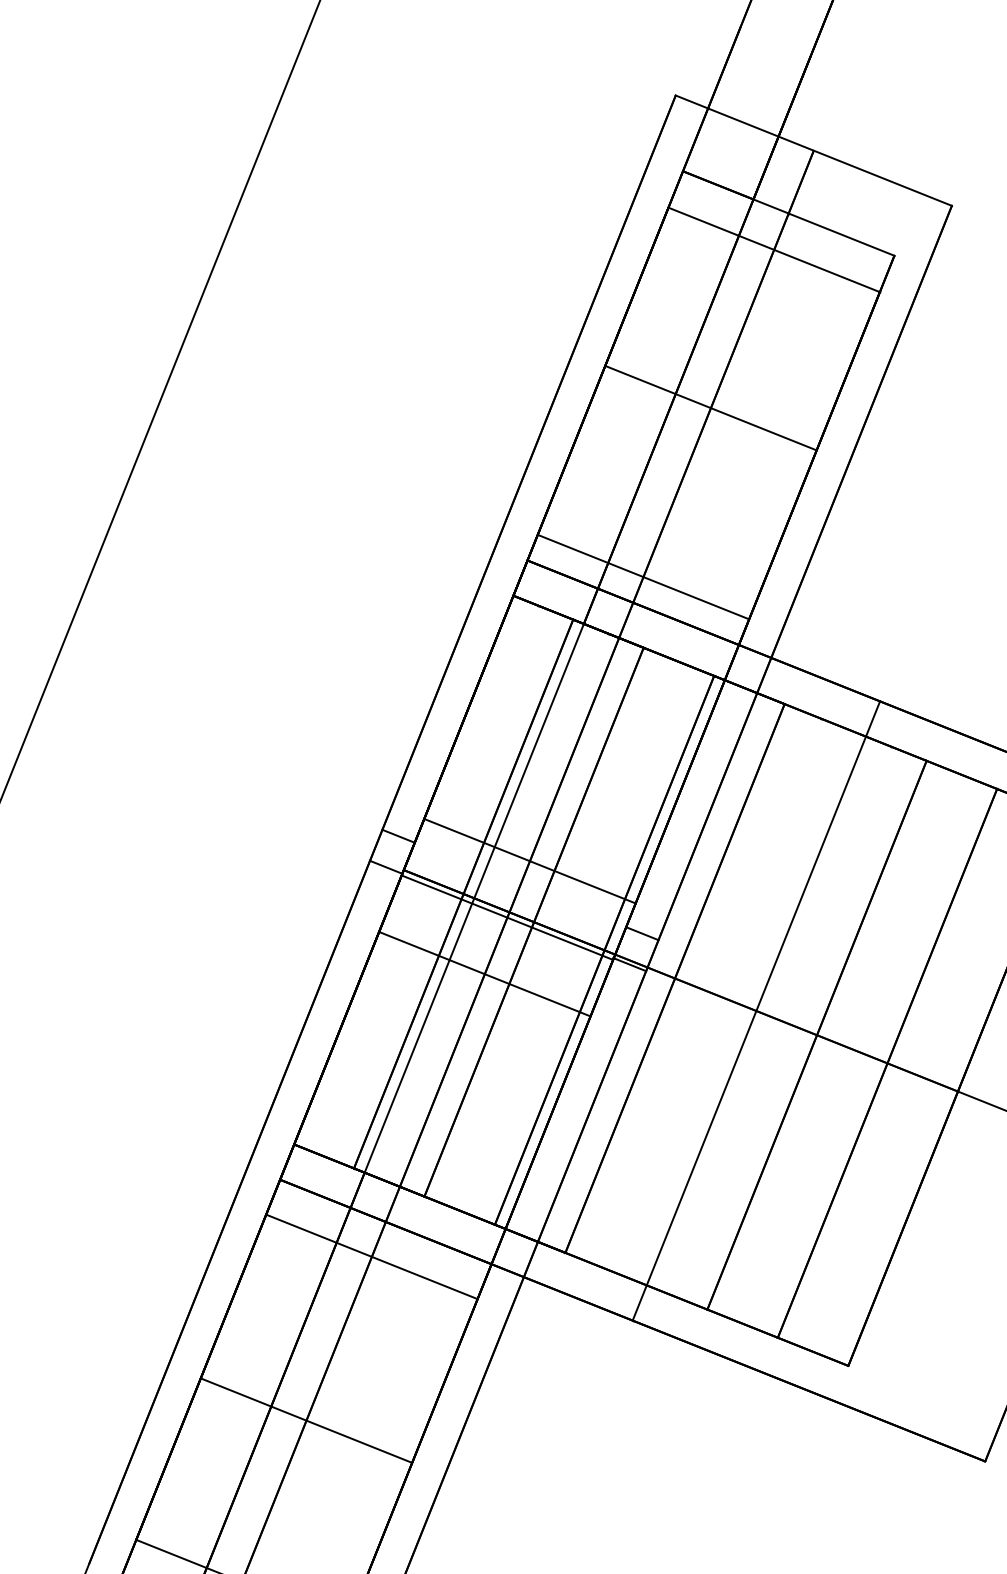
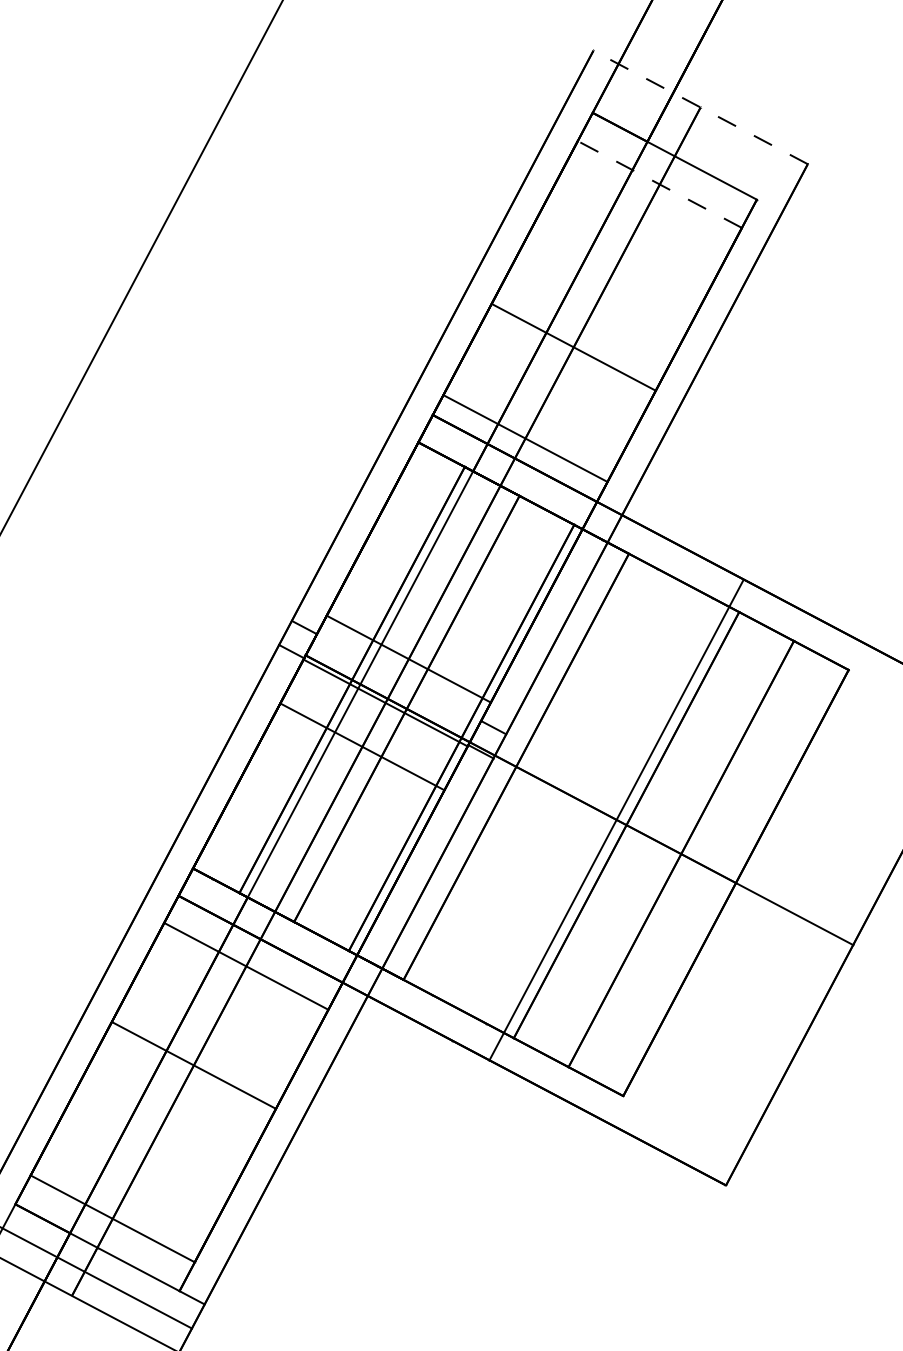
line: (813, 150) -> (700, 107), solid -> dashed
line: (773, 249) -> (659, 184), solid -> dashed
line: (710, 407) -> (573, 346), moved
line: (756, 1010) -> (616, 819), moved
line: (307, 1420) -> (194, 1065), moved

